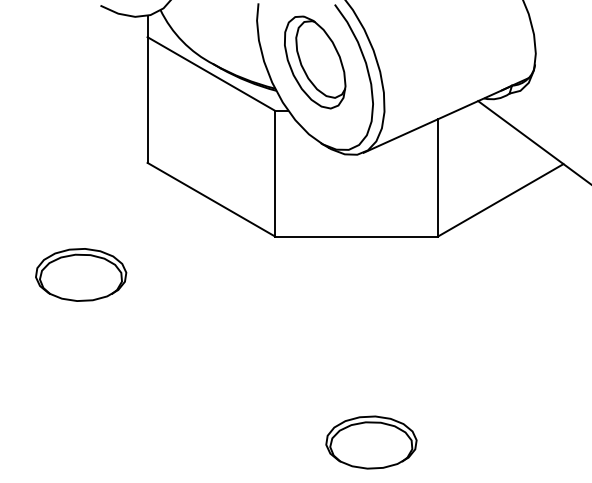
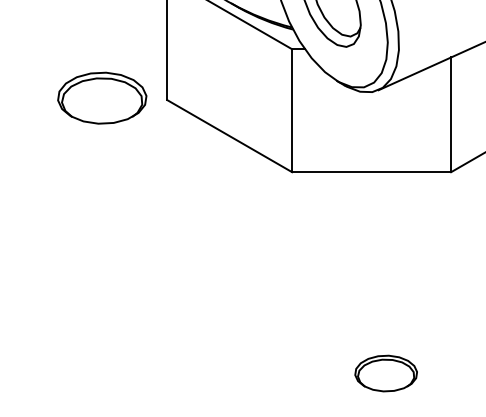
part: (81, 274) -> (102, 97), moved
part: (371, 442) -> (386, 373), size x0.7

